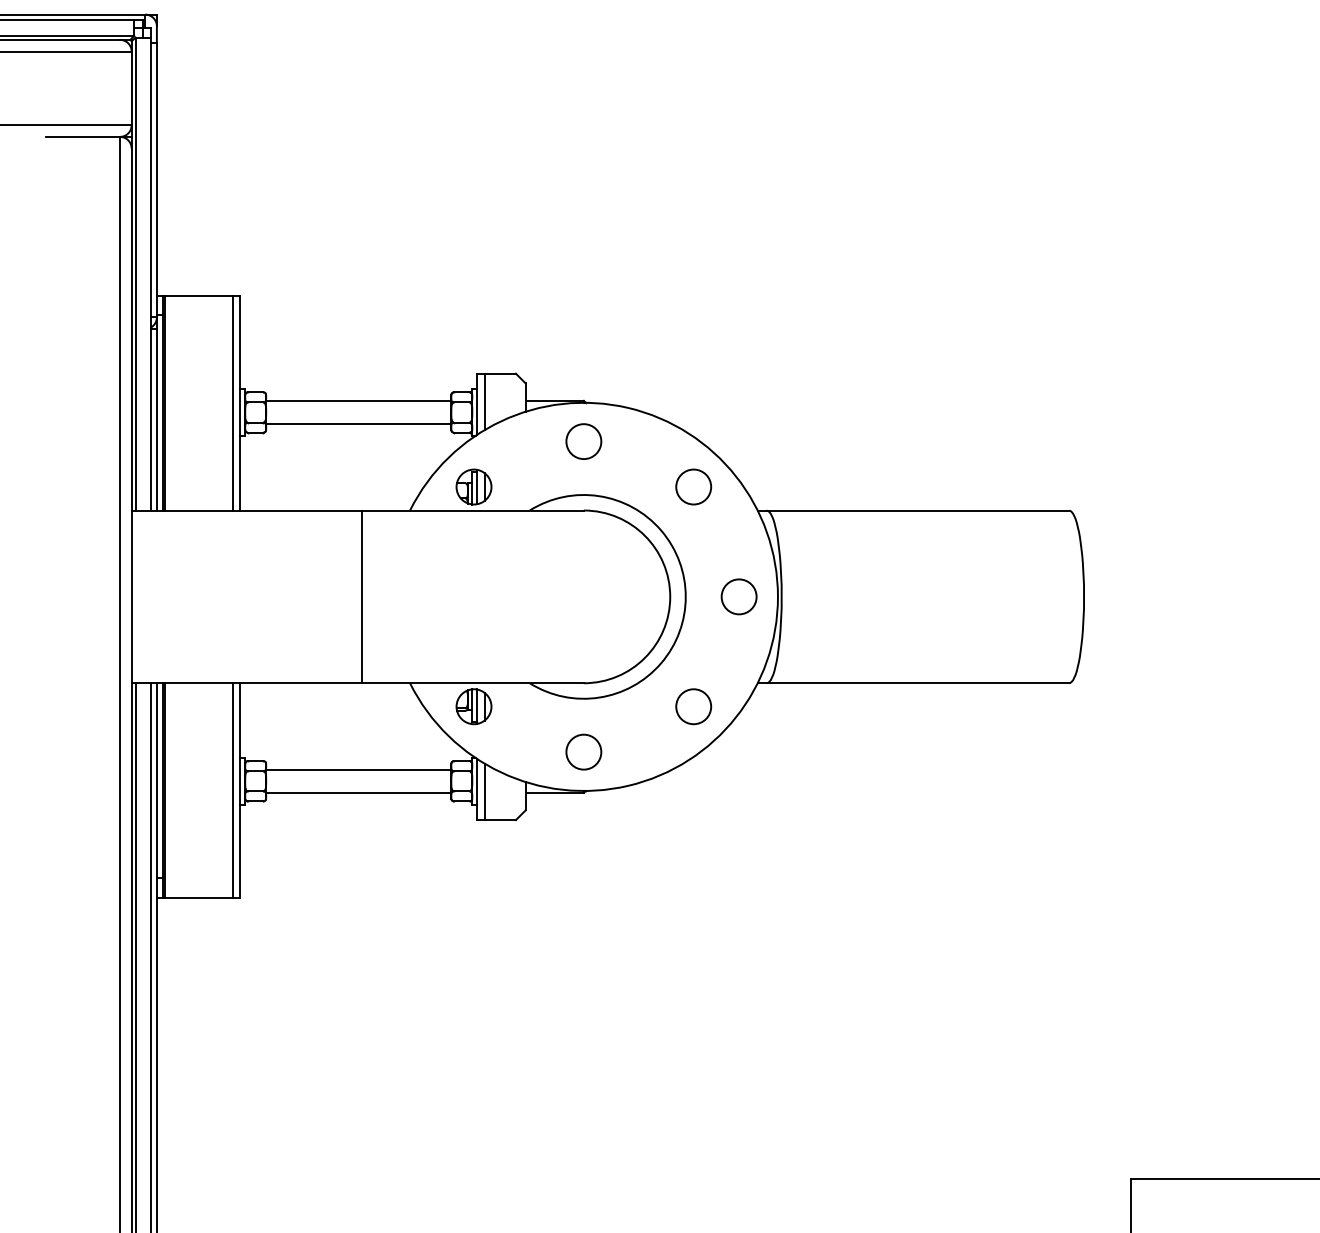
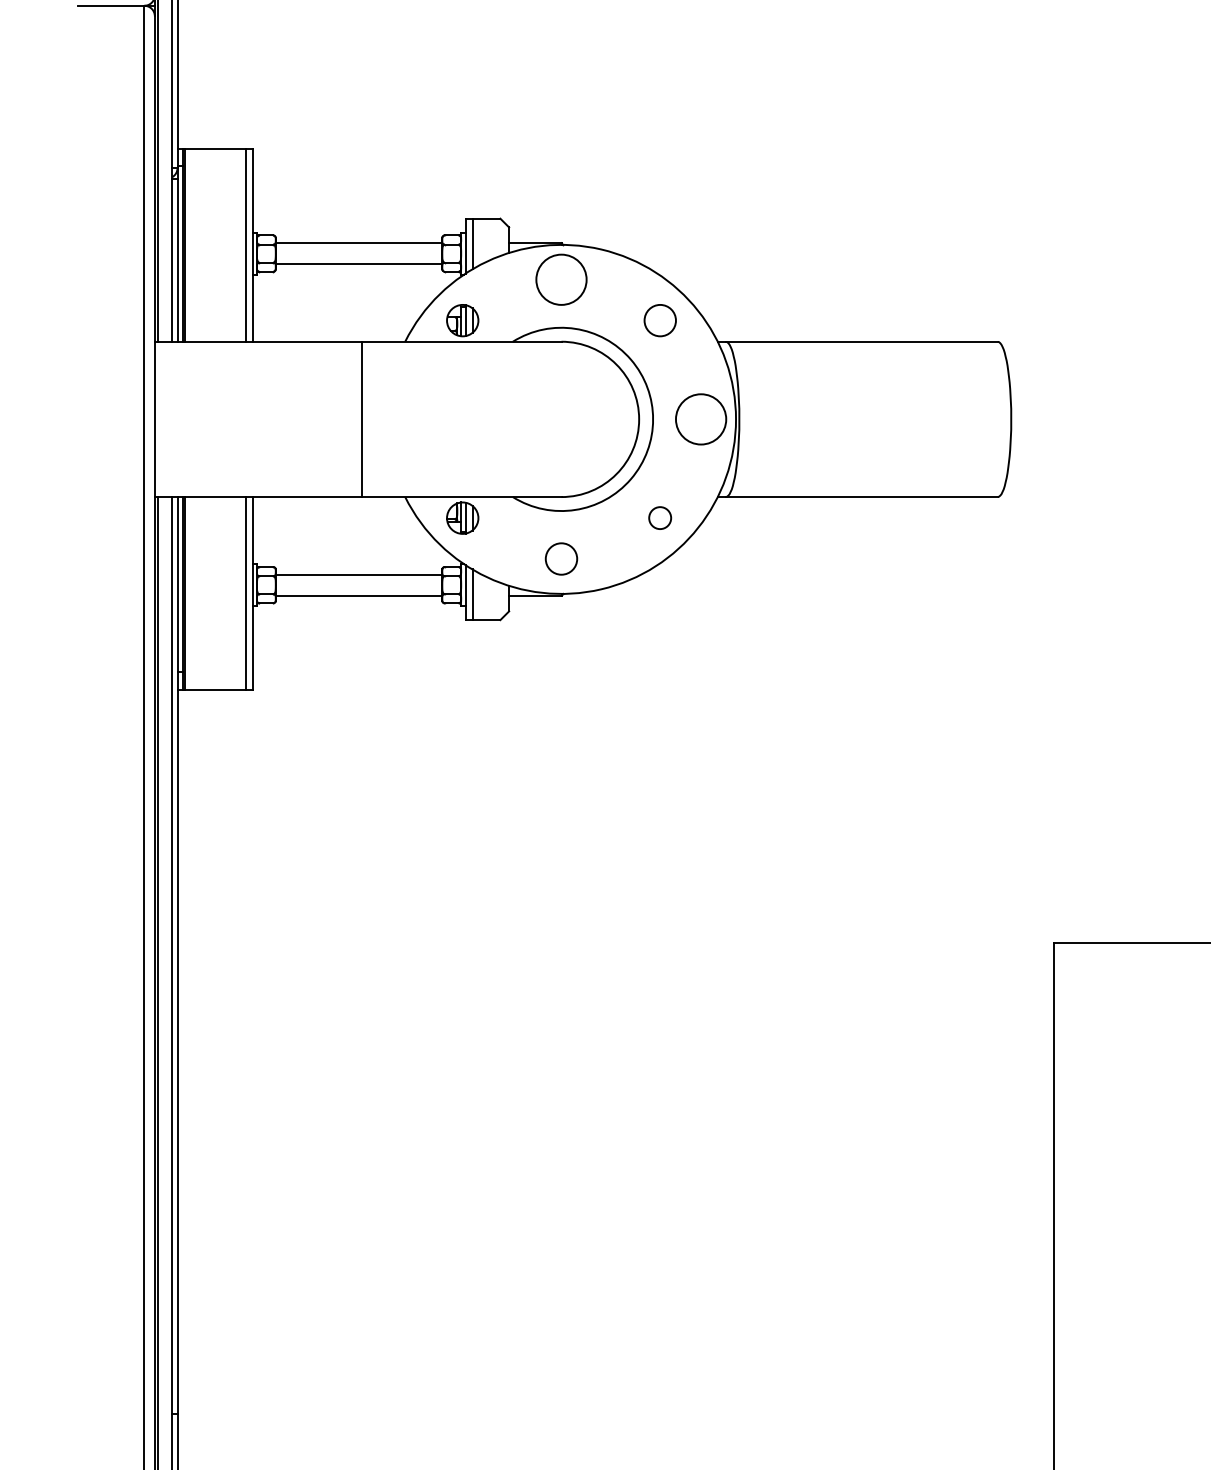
circle: (583, 441) -> (561, 279), size x1.6
circle: (738, 596) -> (700, 419), size x1.6
circle: (692, 705) -> (659, 517), size x0.7

